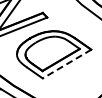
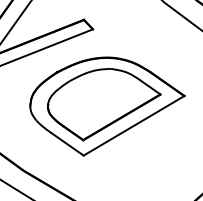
line: (66, 64) -> (132, 126), dashed -> solid

